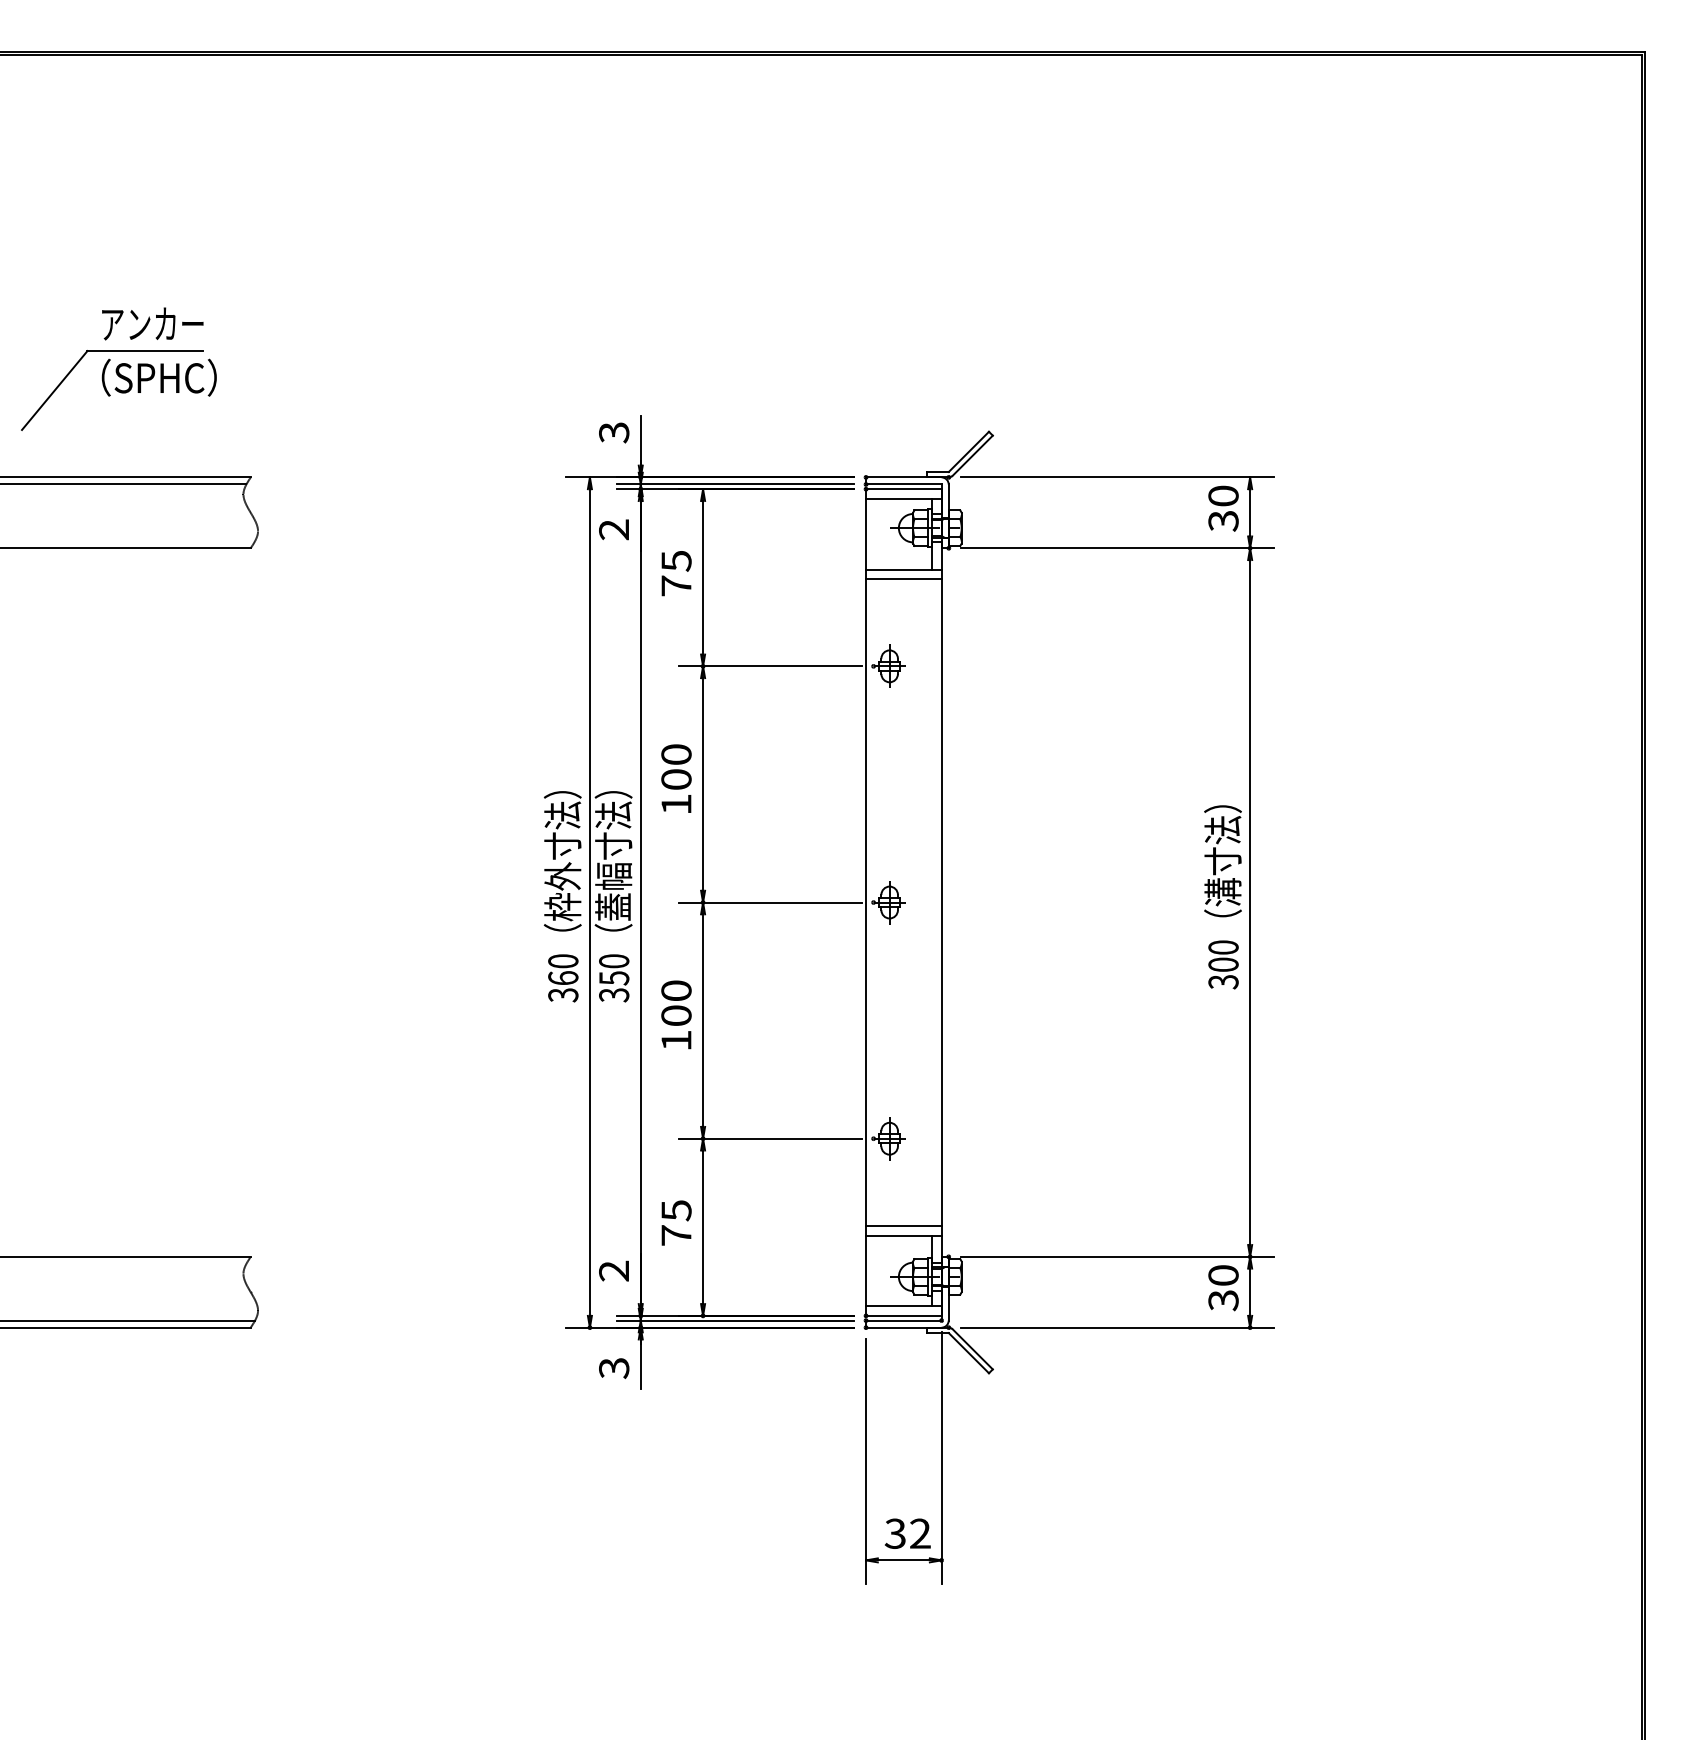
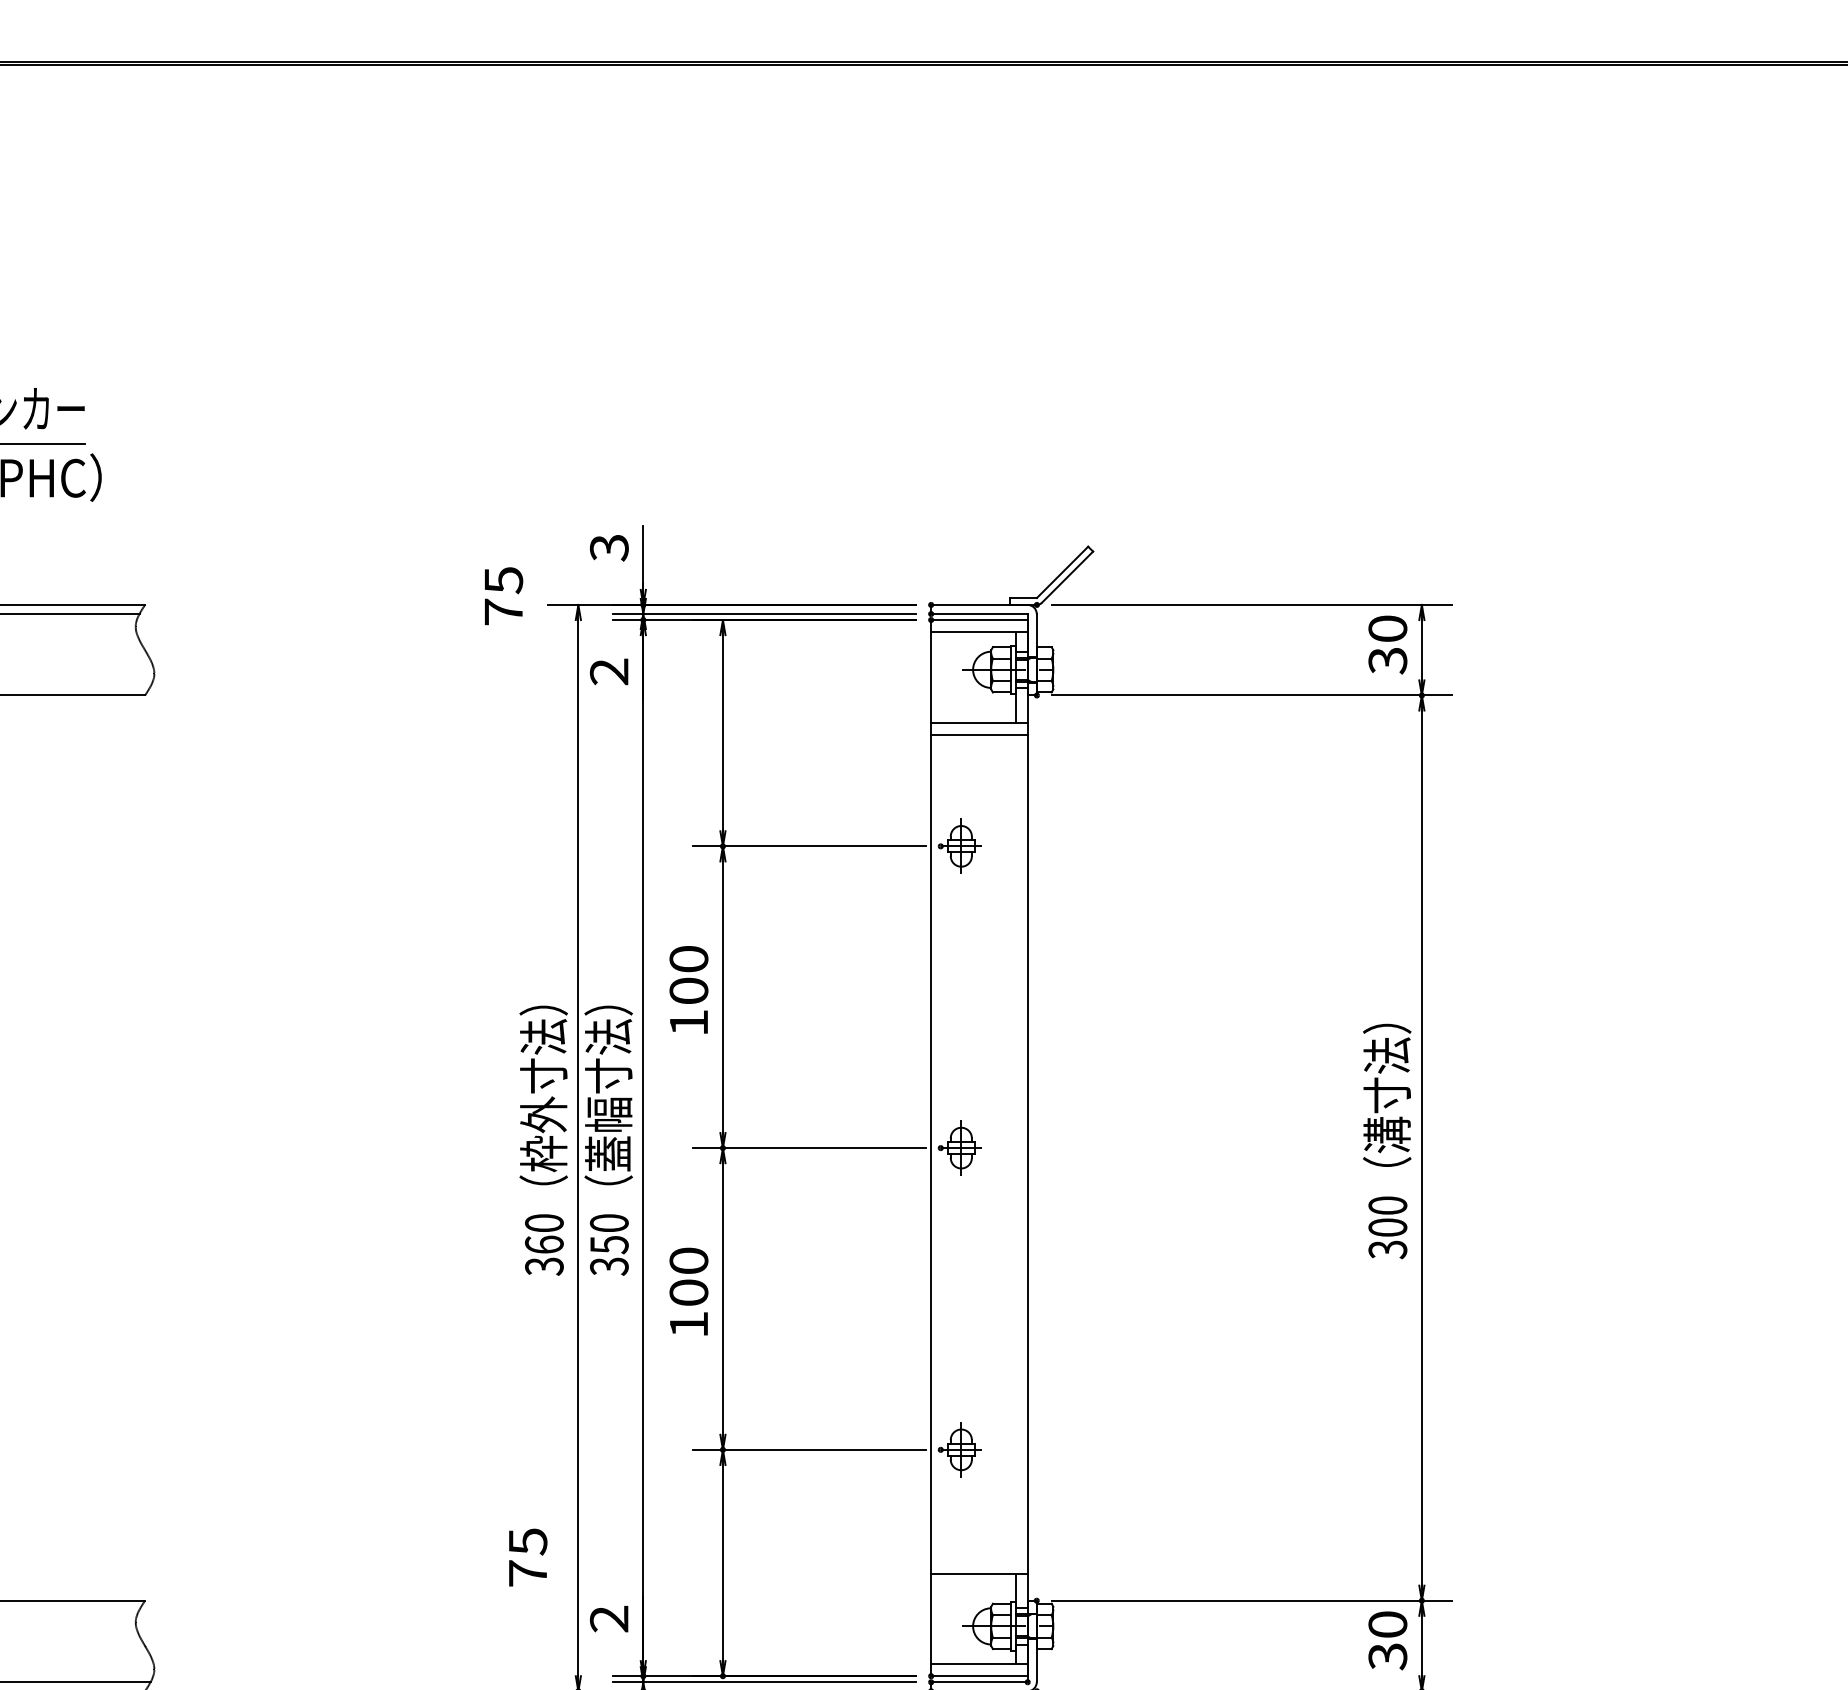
text: (676, 573) -> (503, 596), moved
text: (676, 1222) -> (528, 1556), moved
line: (903, 1226) -> (979, 1562), removed

